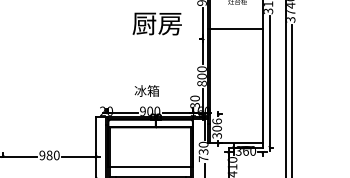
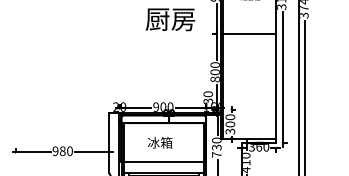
line: (235, 28) -> (248, 34), moved
text: (146, 90) -> (159, 142), moved
text: (216, 121) -> (229, 117), 306 -> 300

